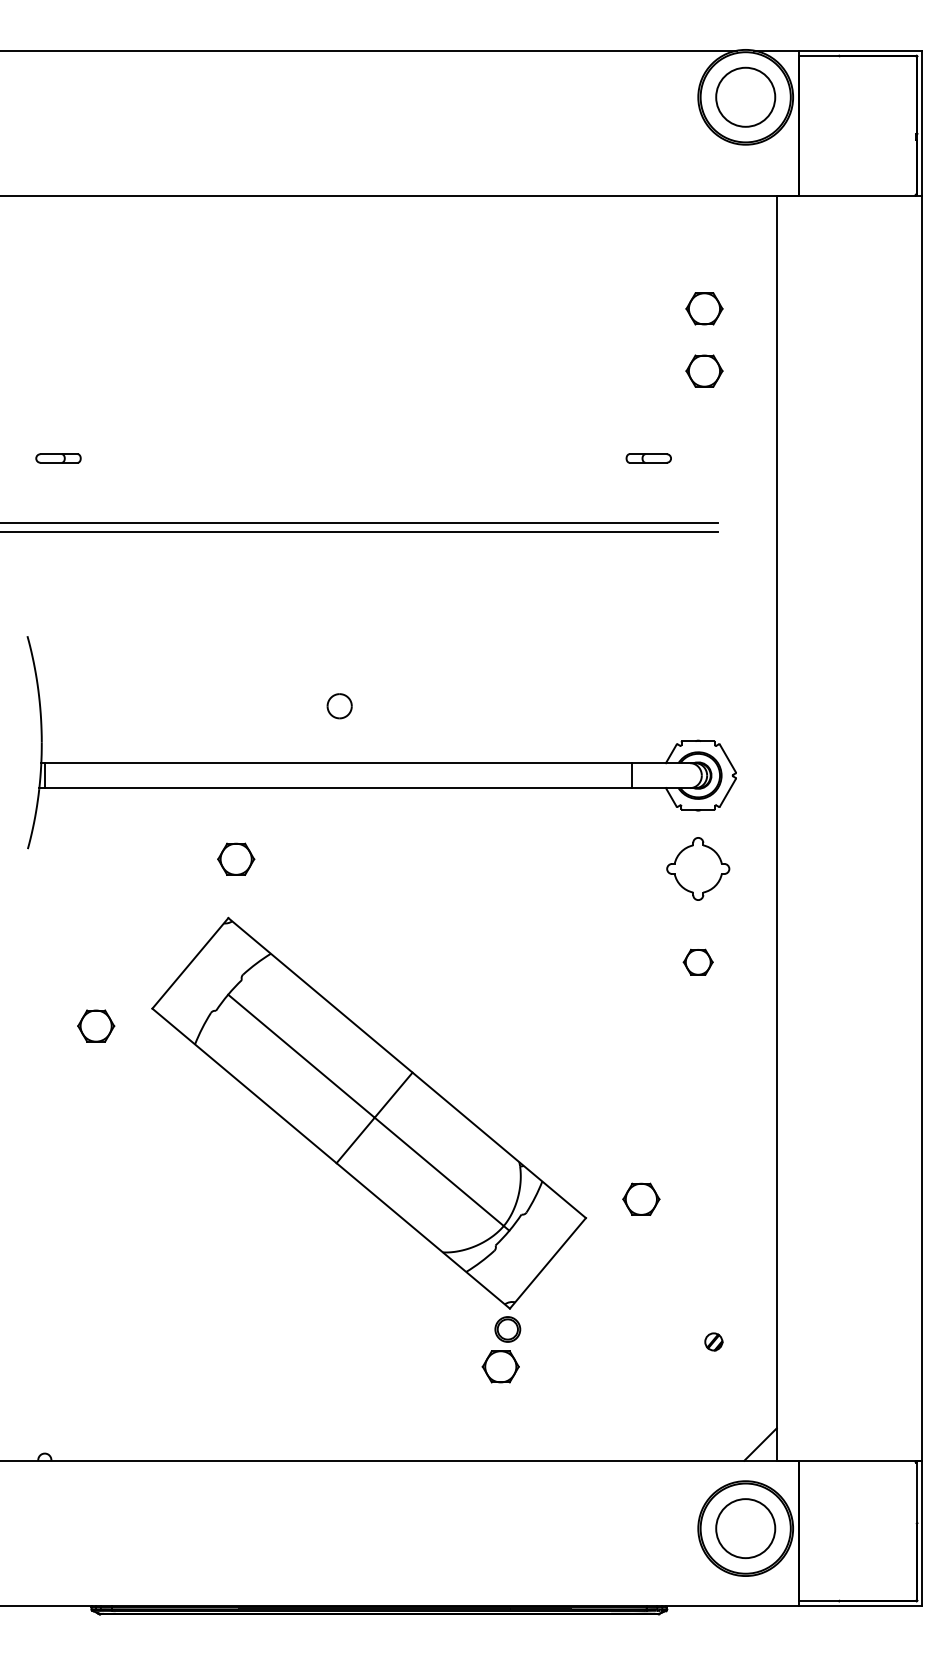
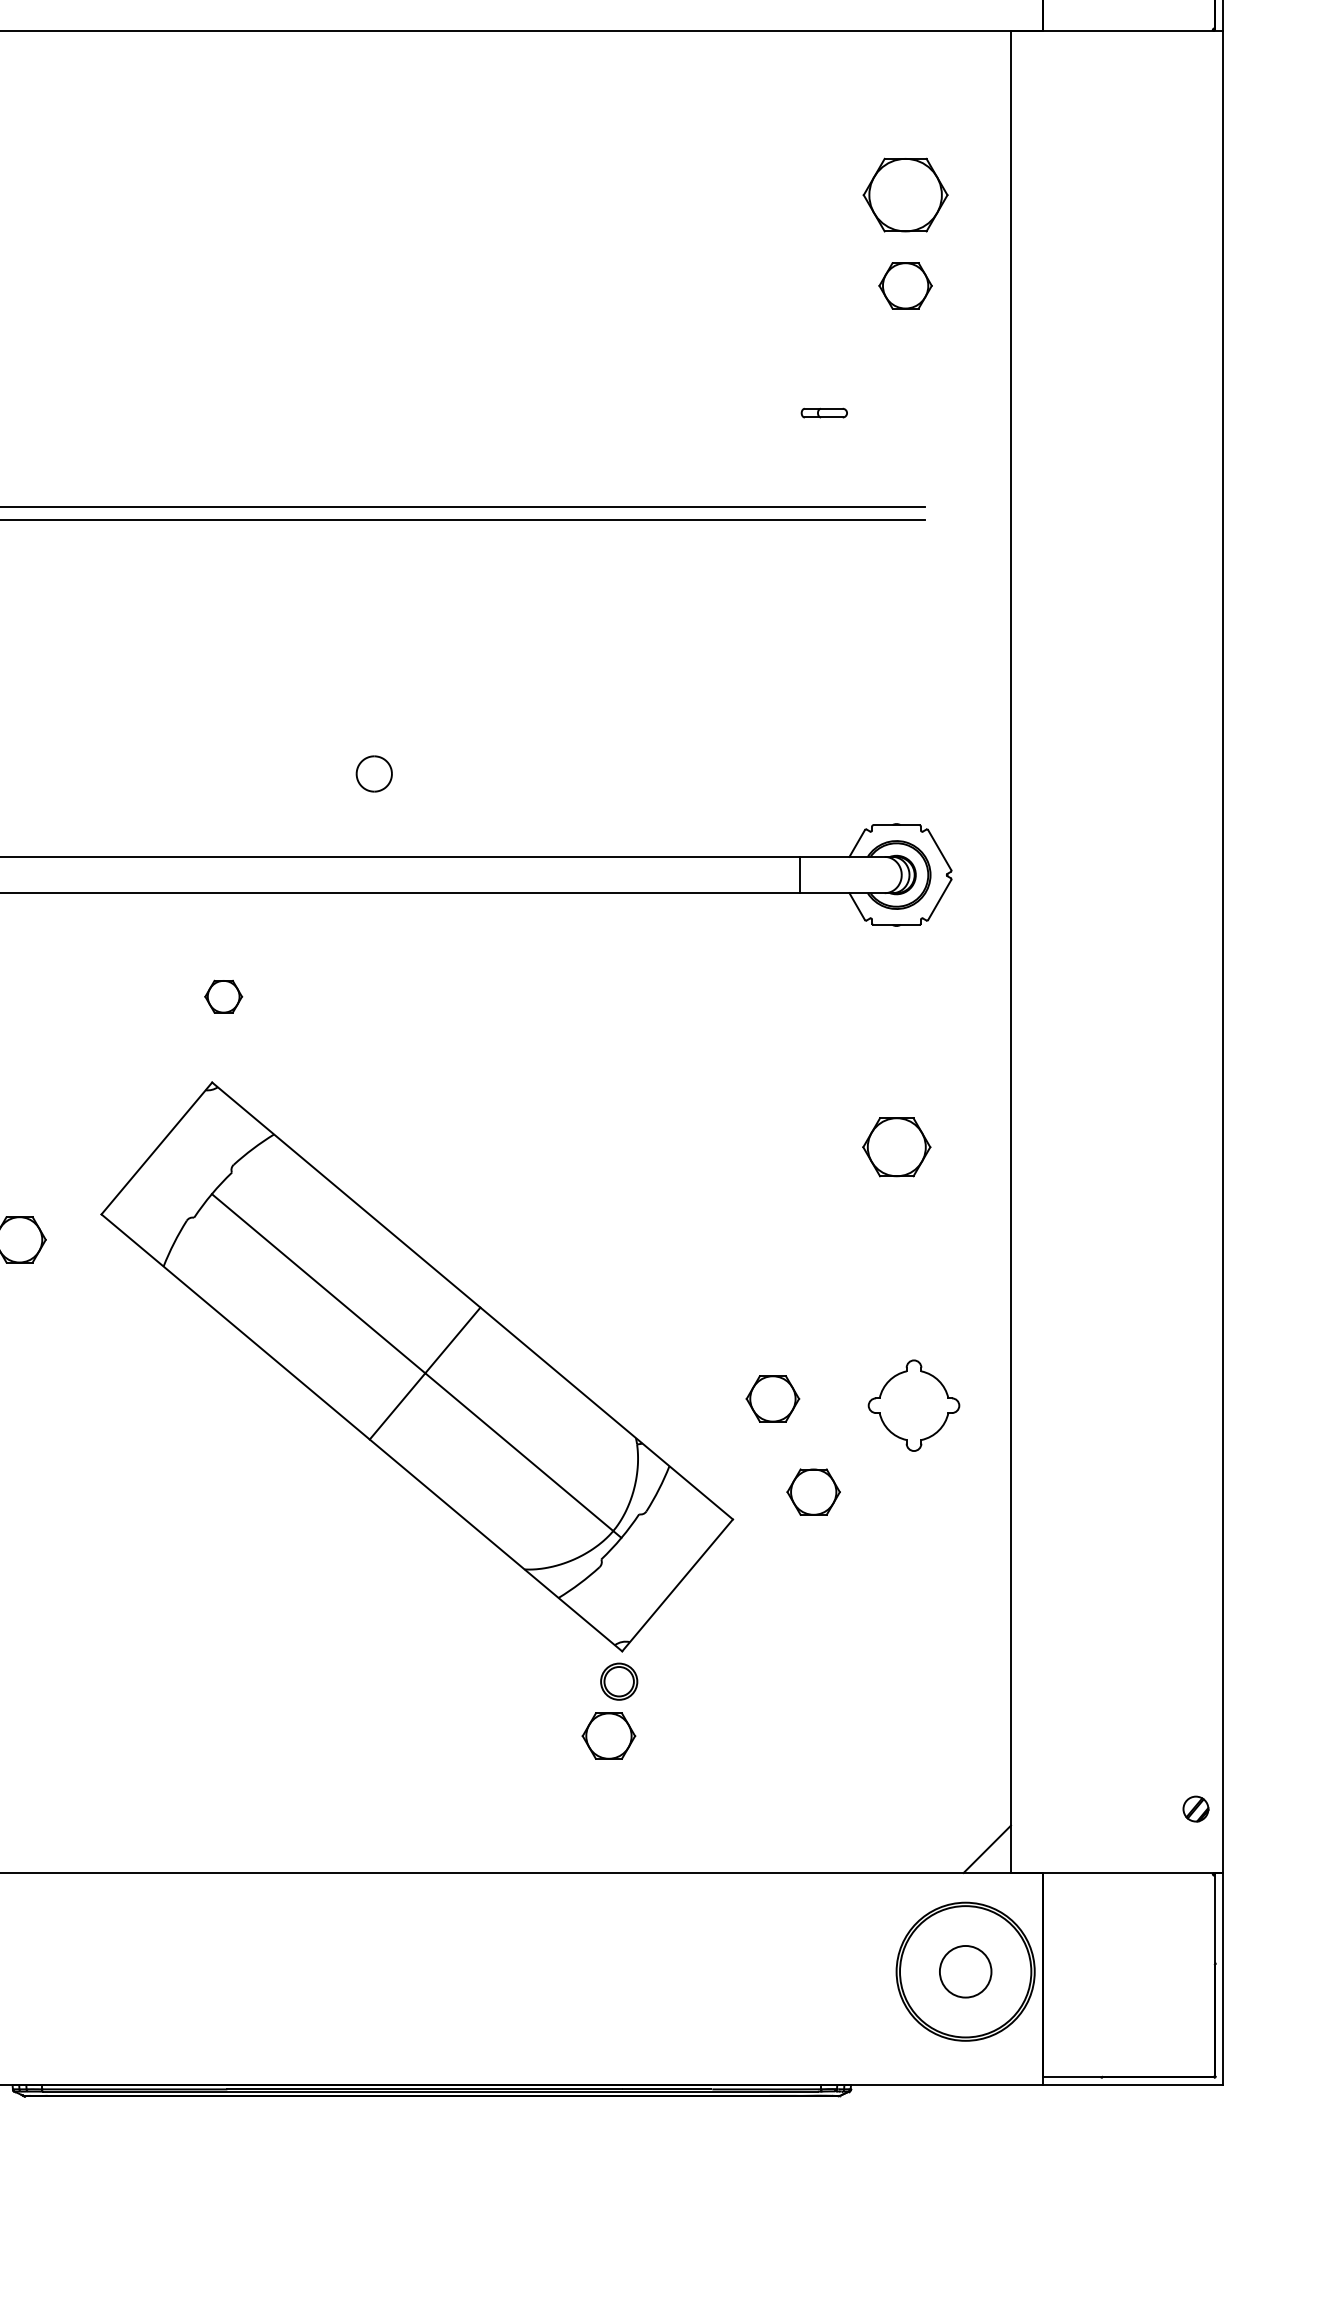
part: (704, 308) -> (905, 194), size x1.6
part: (648, 458) -> (824, 413), size x0.7
part: (236, 858) -> (223, 995), size x0.7
part: (698, 868) -> (914, 1405), moved
part: (697, 961) -> (895, 1145), size x1.6
part: (613, 1134) -> (773, 1397), added
part: (713, 1341) -> (1195, 1808), moved
circle: (745, 1528) -> (965, 1971), size x0.6

